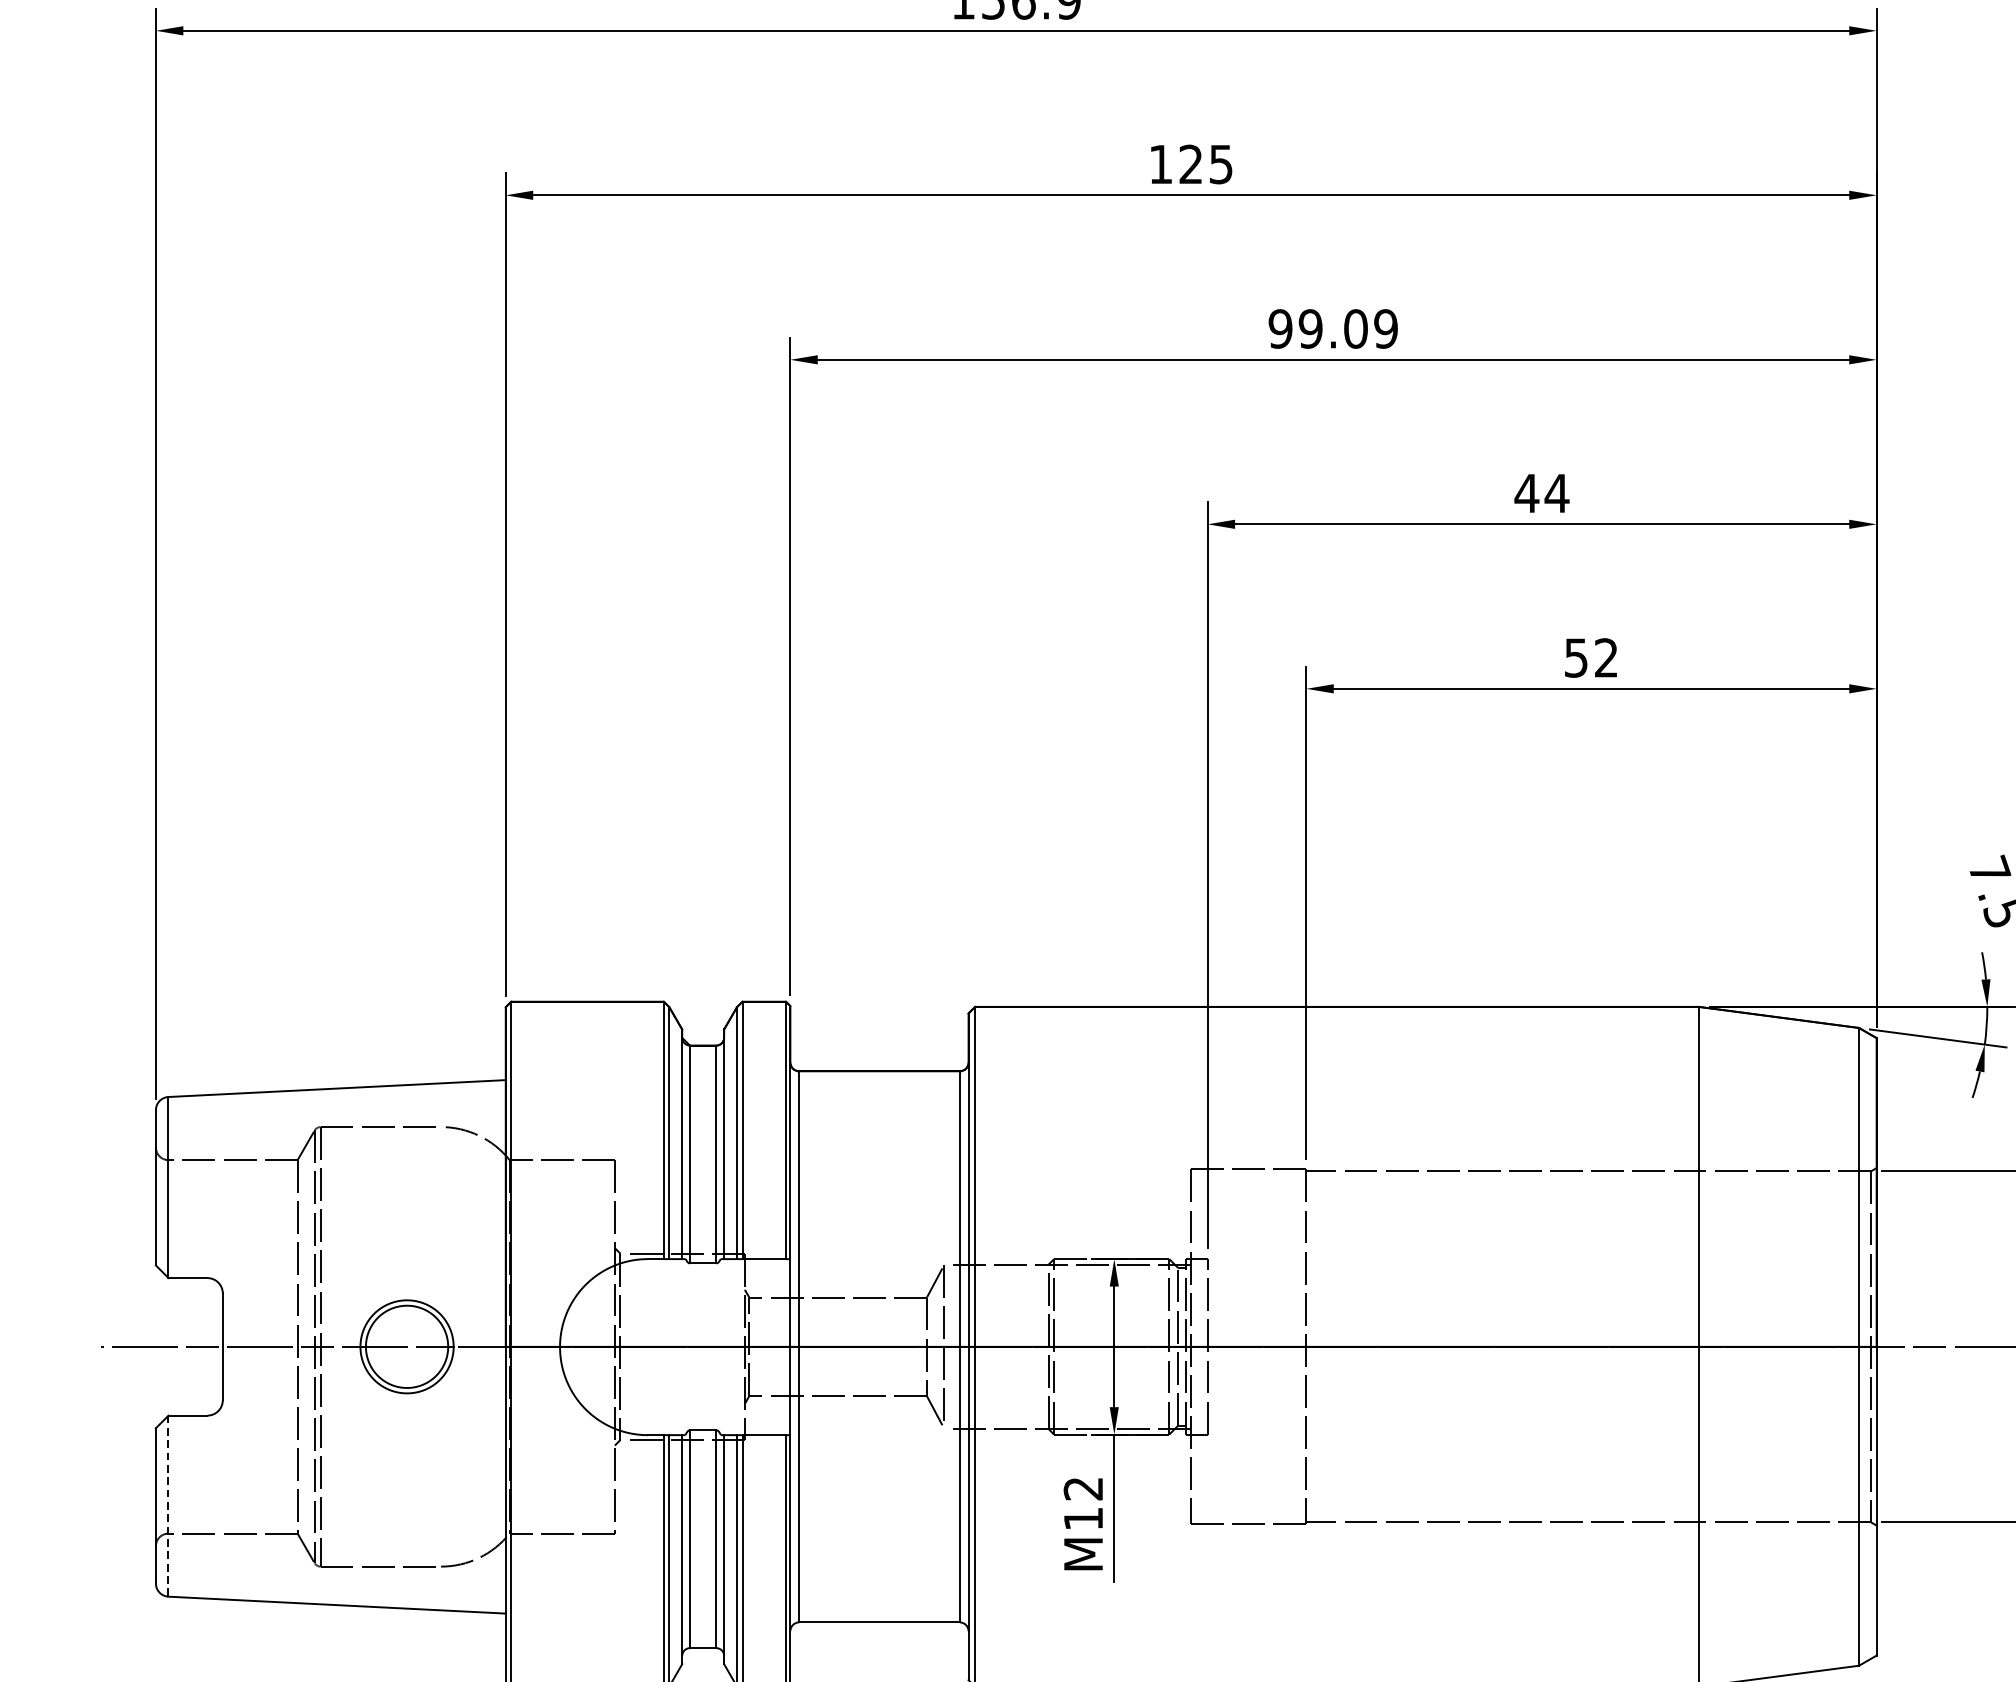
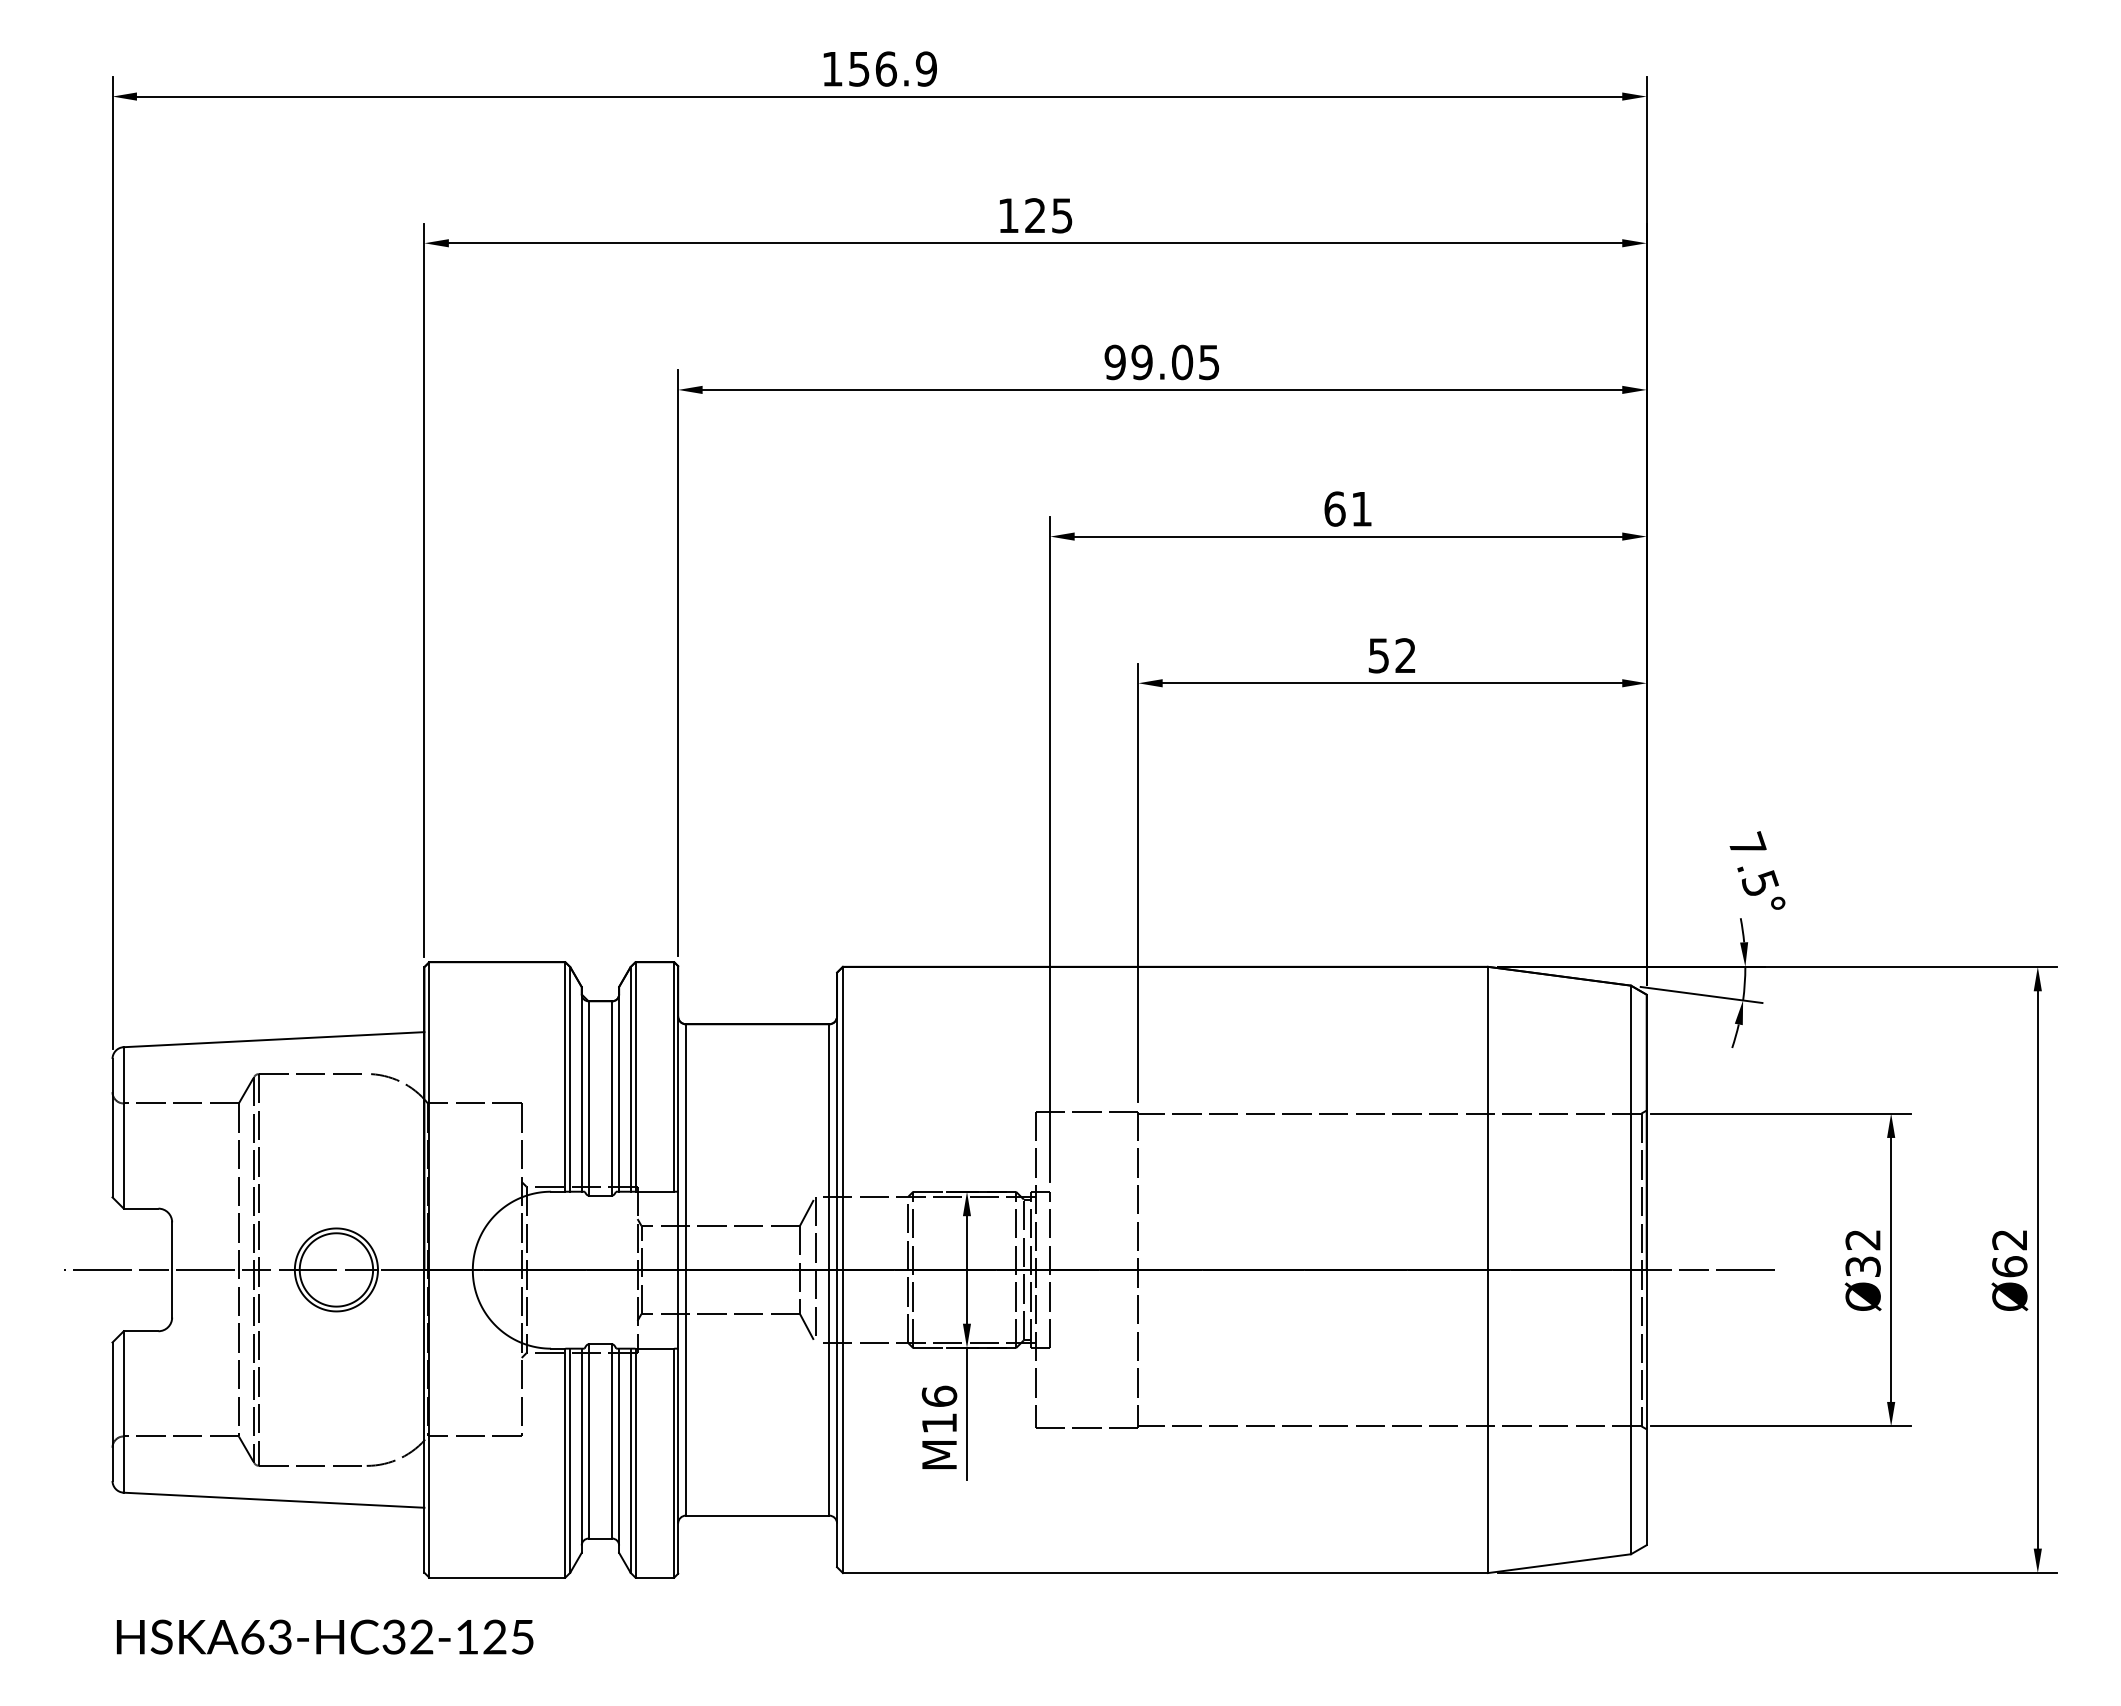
text: (1385, 327) -> (1208, 361), 99.09 -> 99.05
text: (1541, 492) -> (1347, 508), 44 -> 61
text: (1083, 1487) -> (939, 1395), M12 -> M16
line: (168, 1505) -> (123, 1411), dashed -> solid

